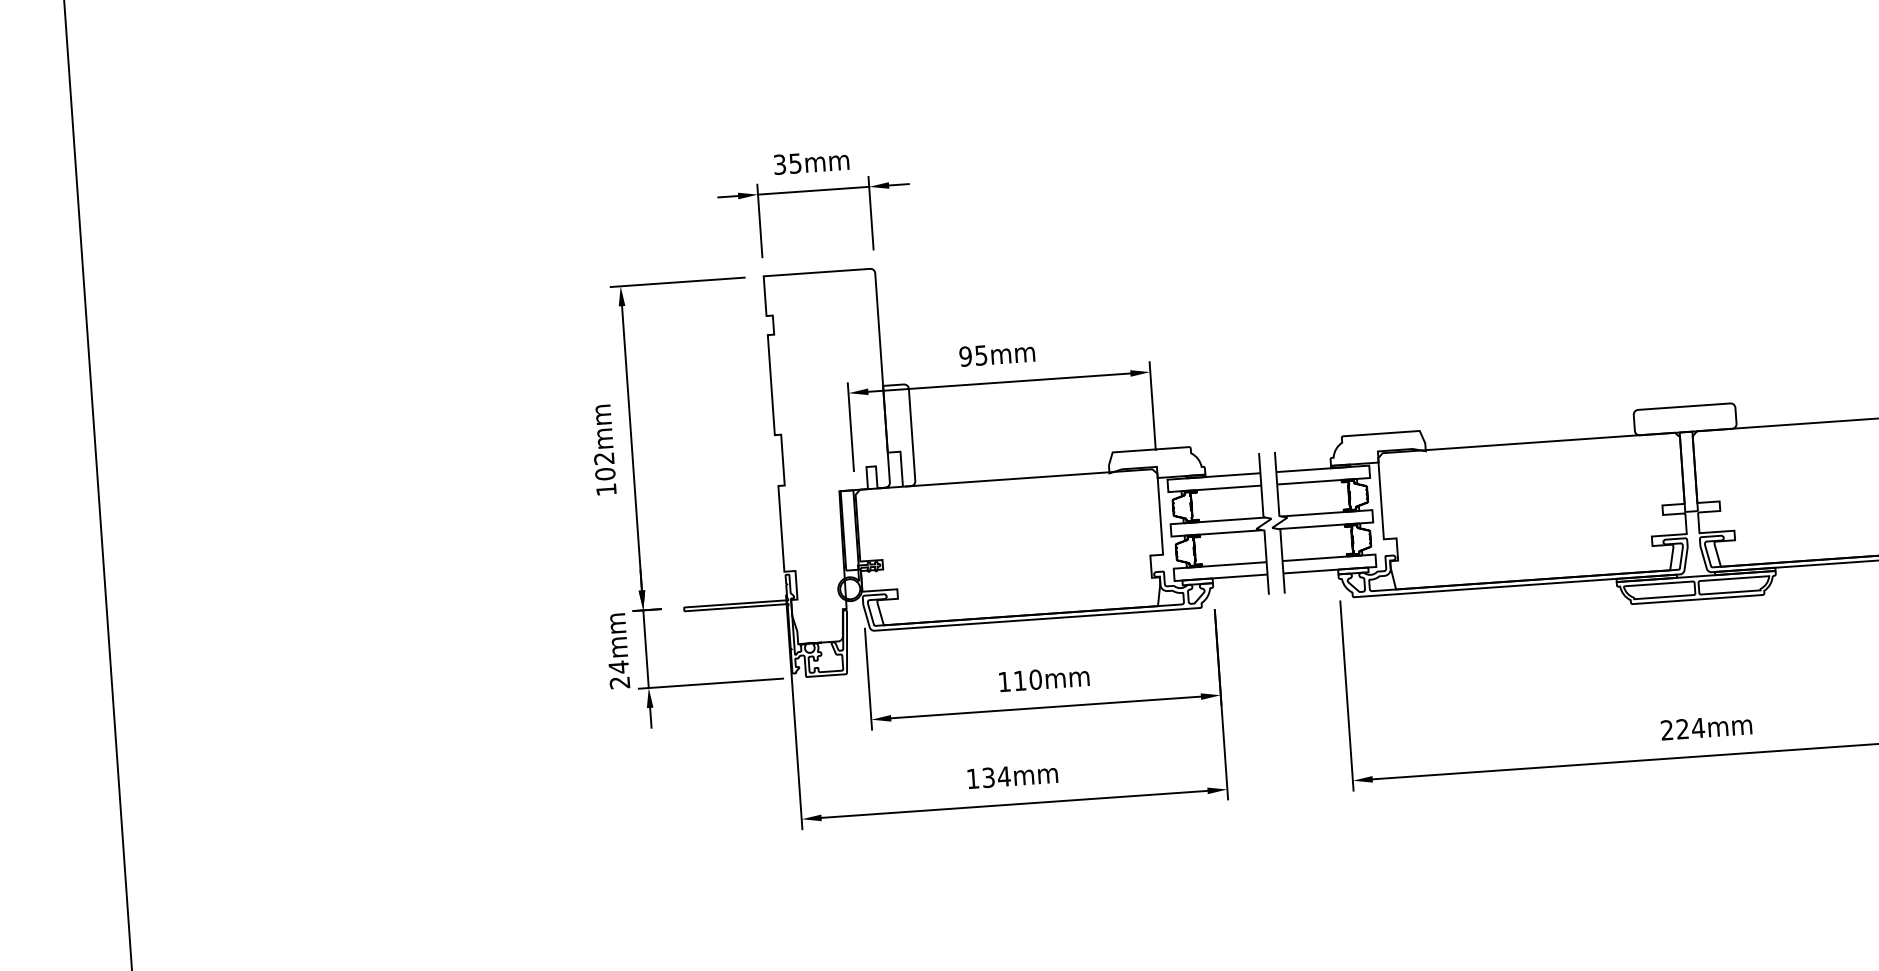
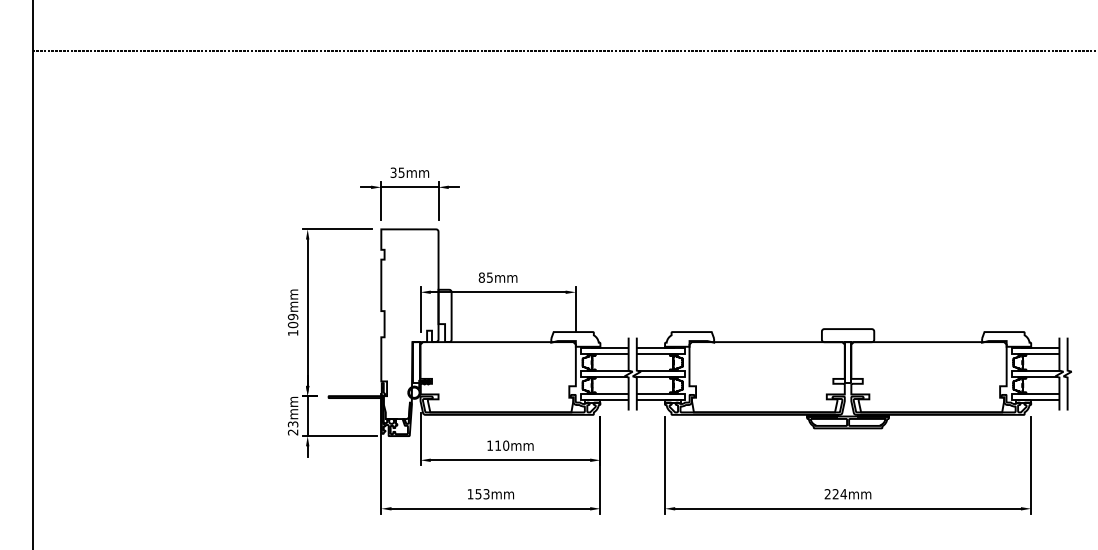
text: (964, 356) -> (481, 277), 95mm -> 85mm
text: (605, 459) -> (293, 317), 102mm -> 109mm
text: (617, 667) -> (292, 424), 24mm -> 23mm
text: (996, 777) -> (482, 494), 134mm -> 153mm

